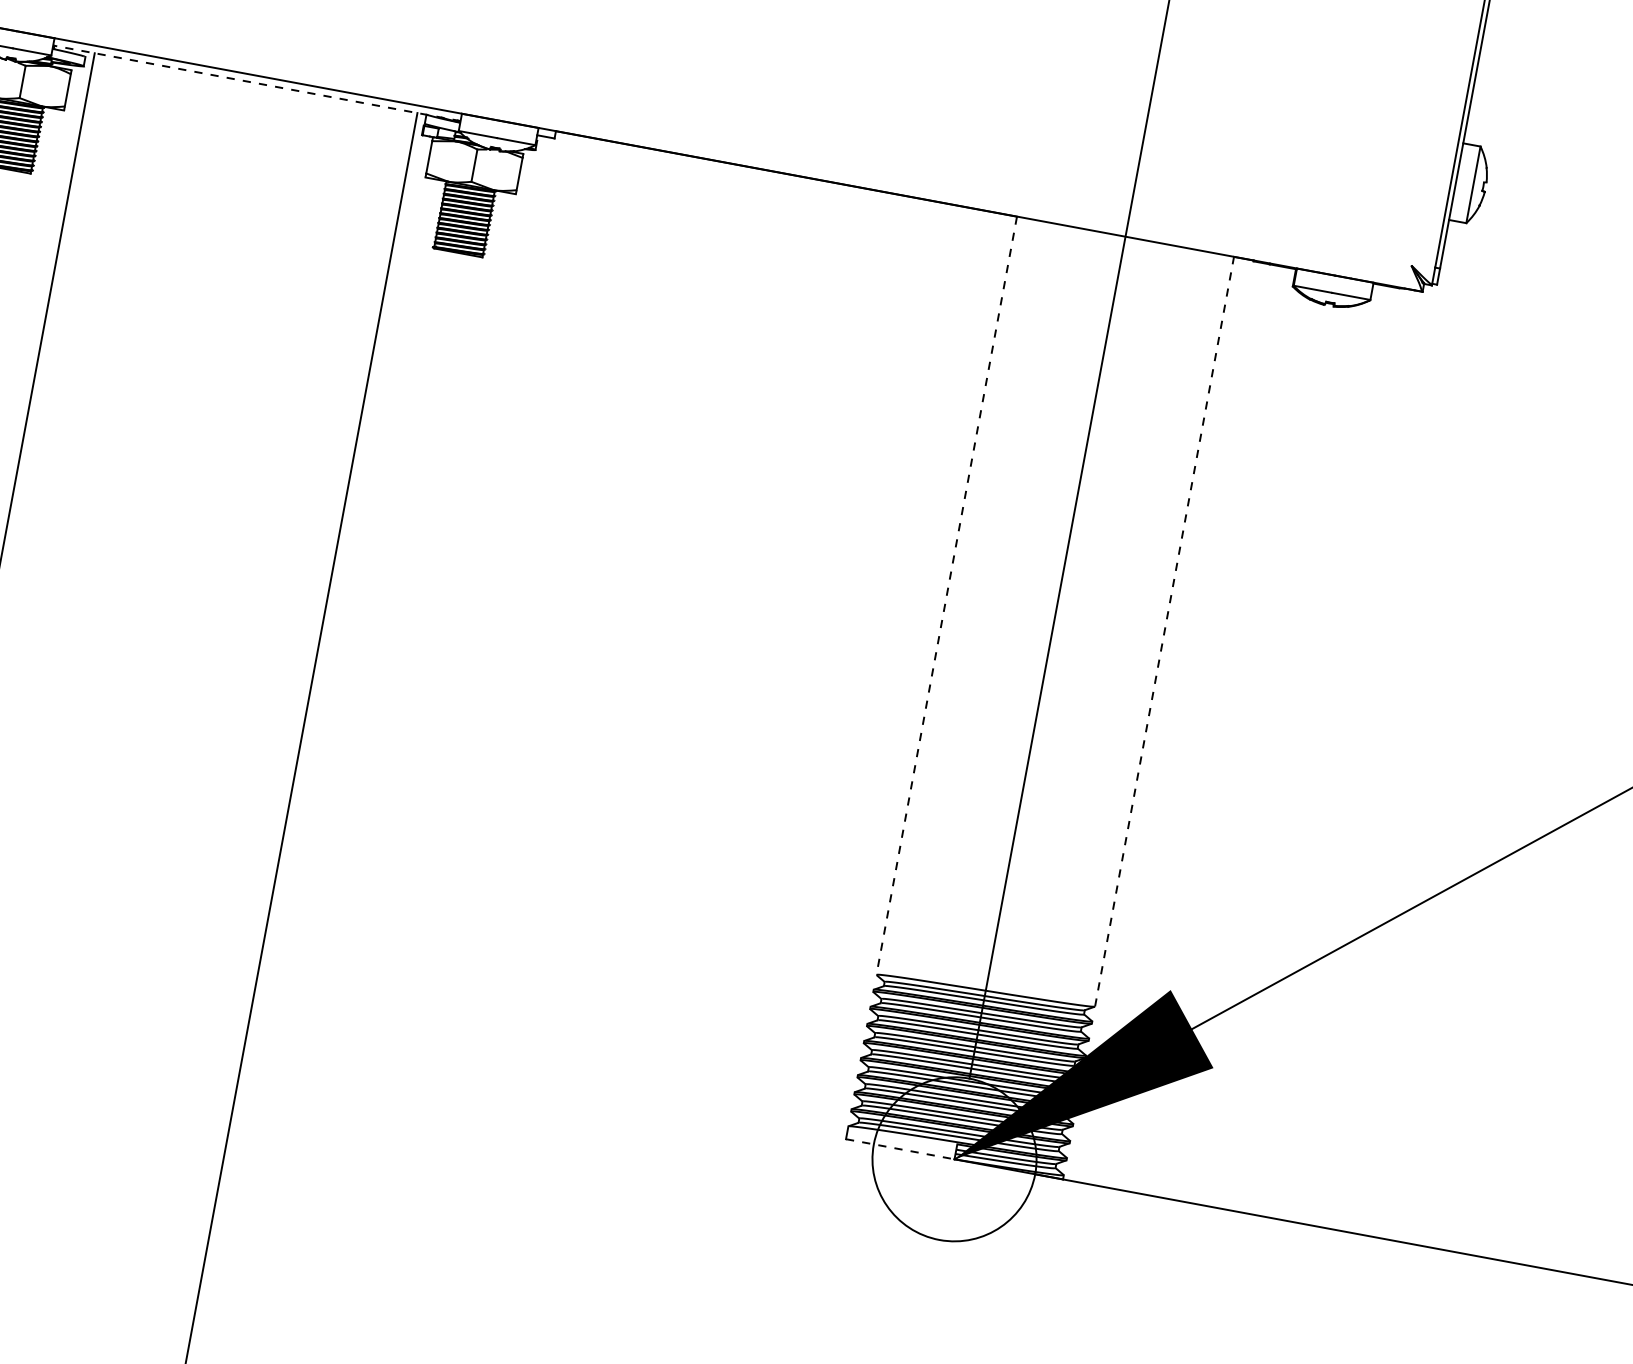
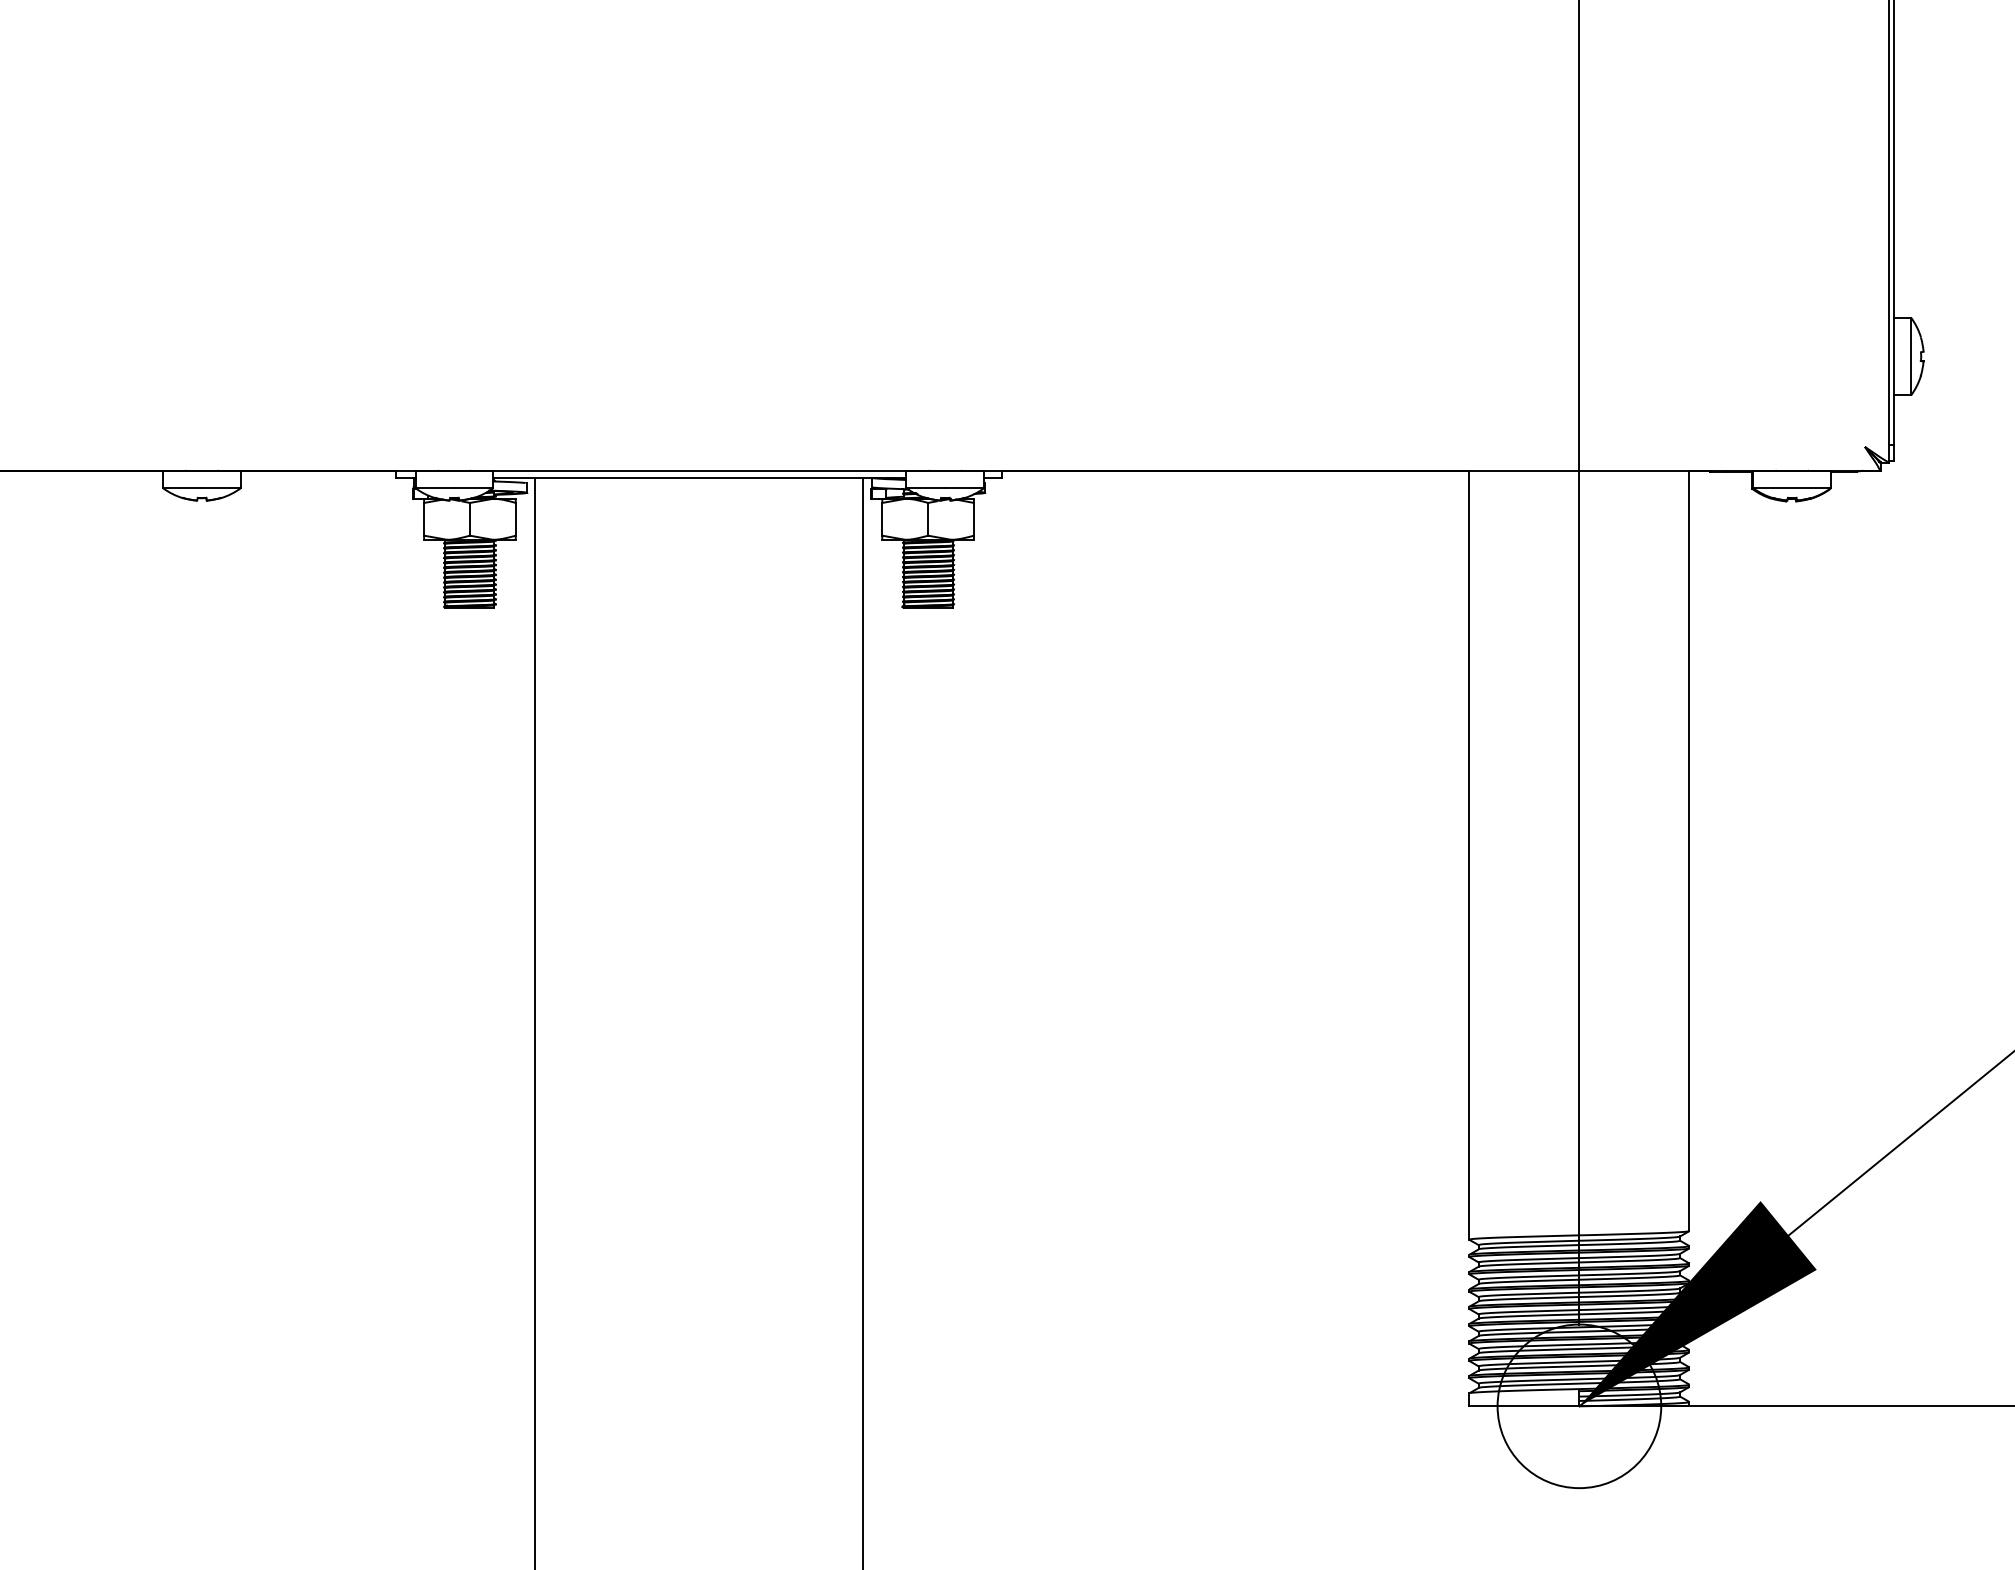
line: (256, 83) -> (699, 478), dashed -> solid
line: (946, 596) -> (1469, 855), dashed -> solid
line: (1164, 631) -> (1689, 850), dashed -> solid
line: (900, 1149) -> (1524, 1406), dashed -> solid

